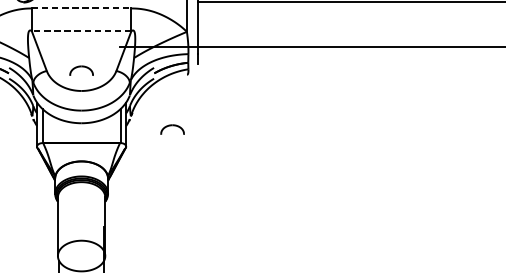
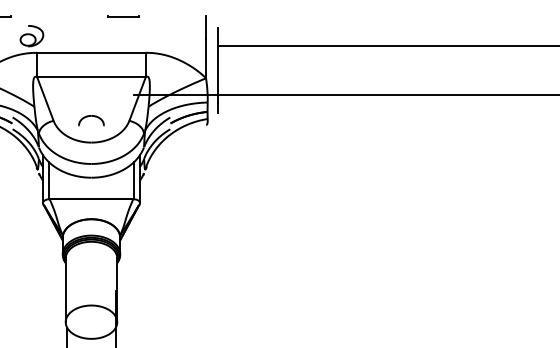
line: (81, 8) -> (91, 52), dashed -> solid
line: (80, 31) -> (90, 77), dashed -> solid
part: (172, 129) -> (190, 184), removed

